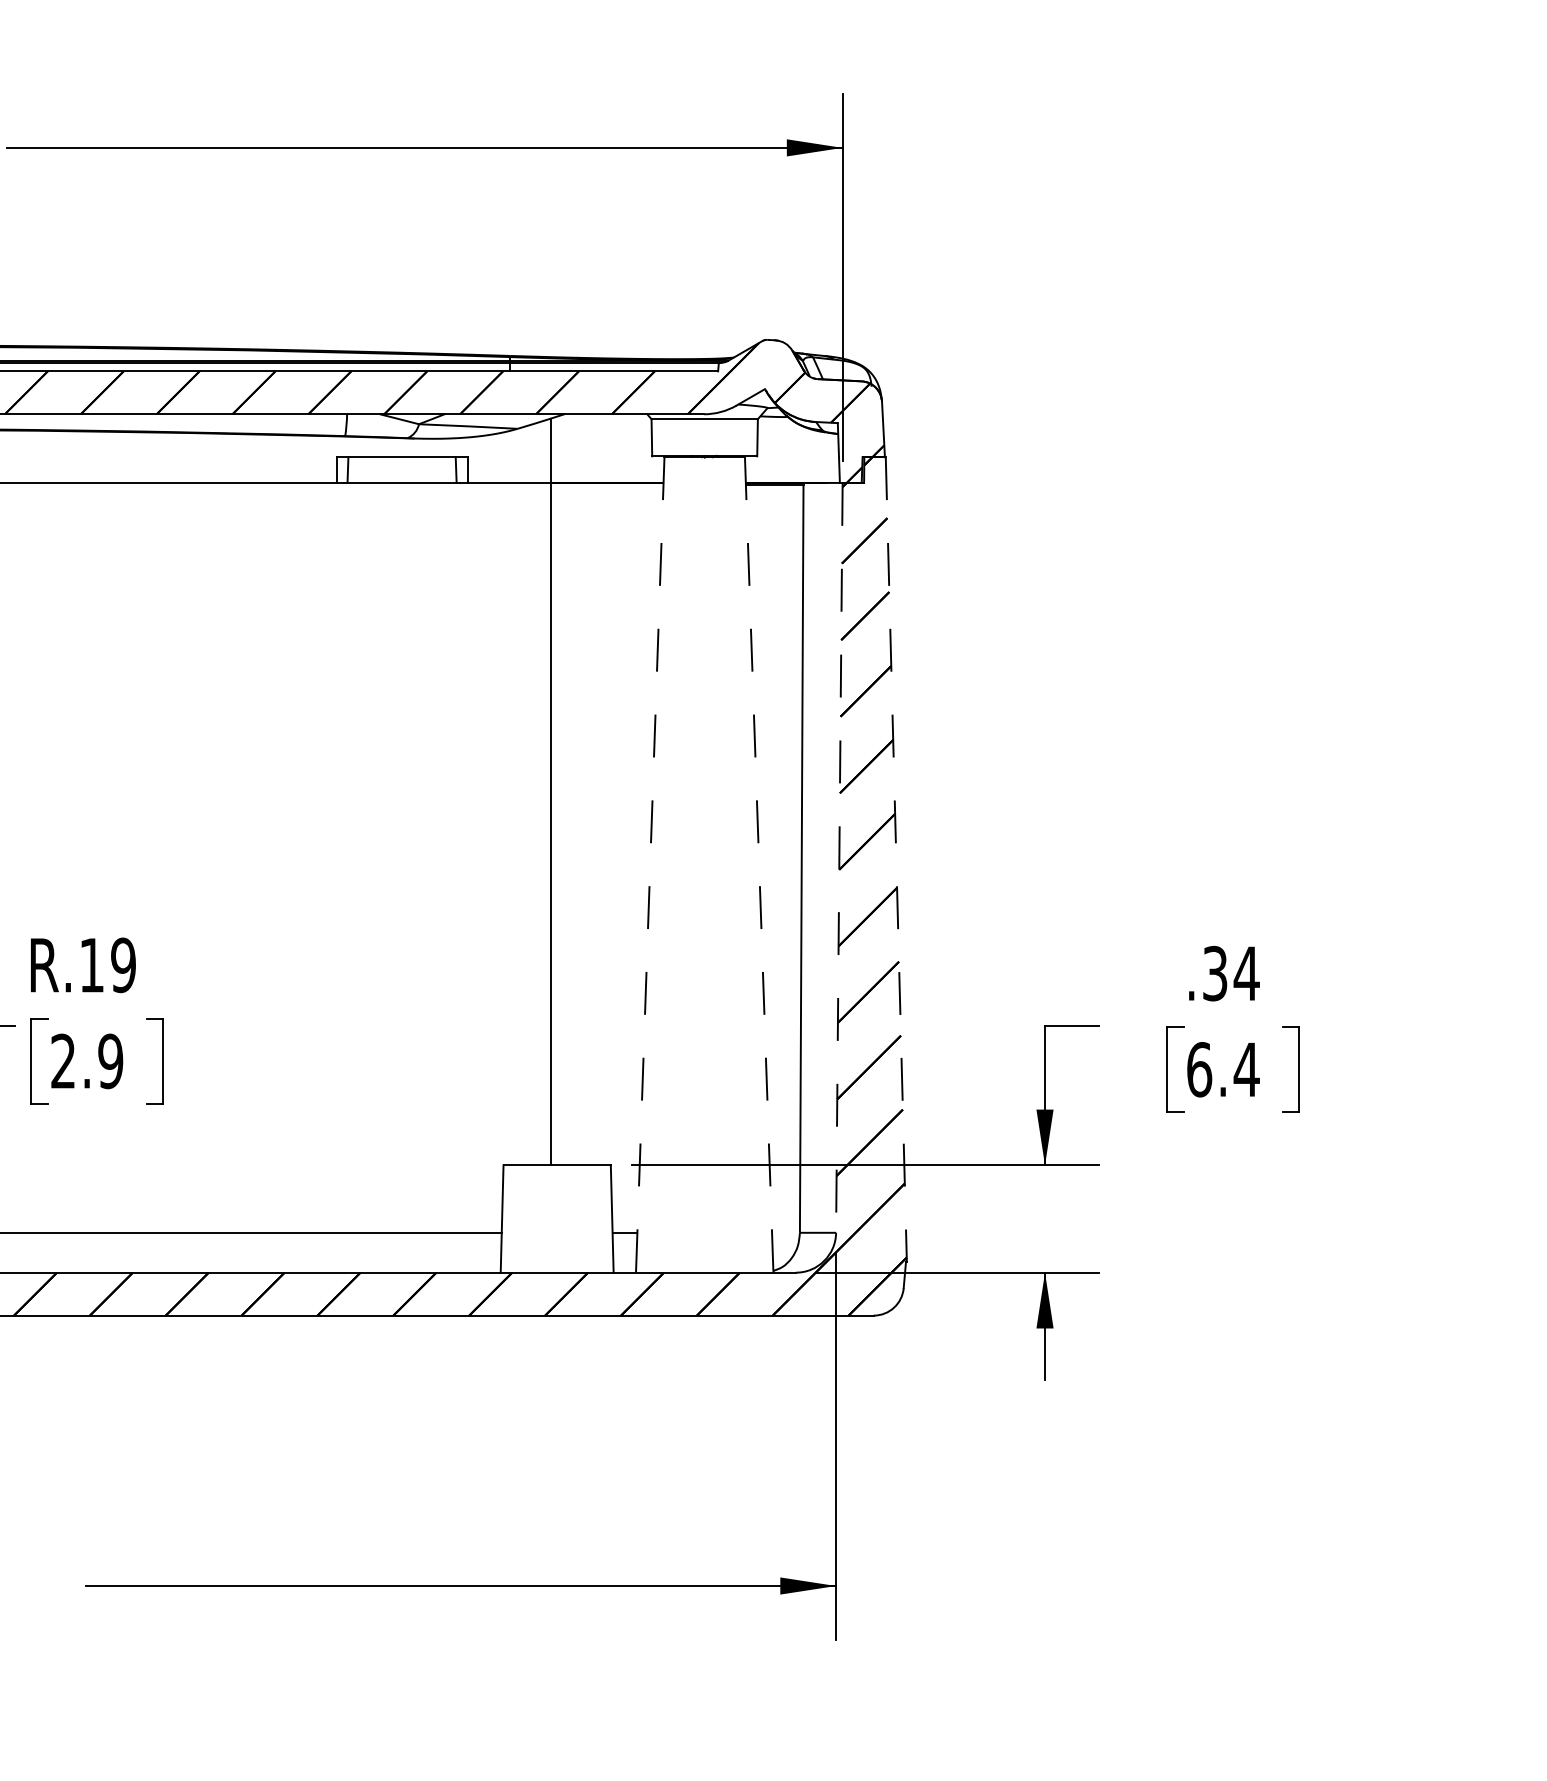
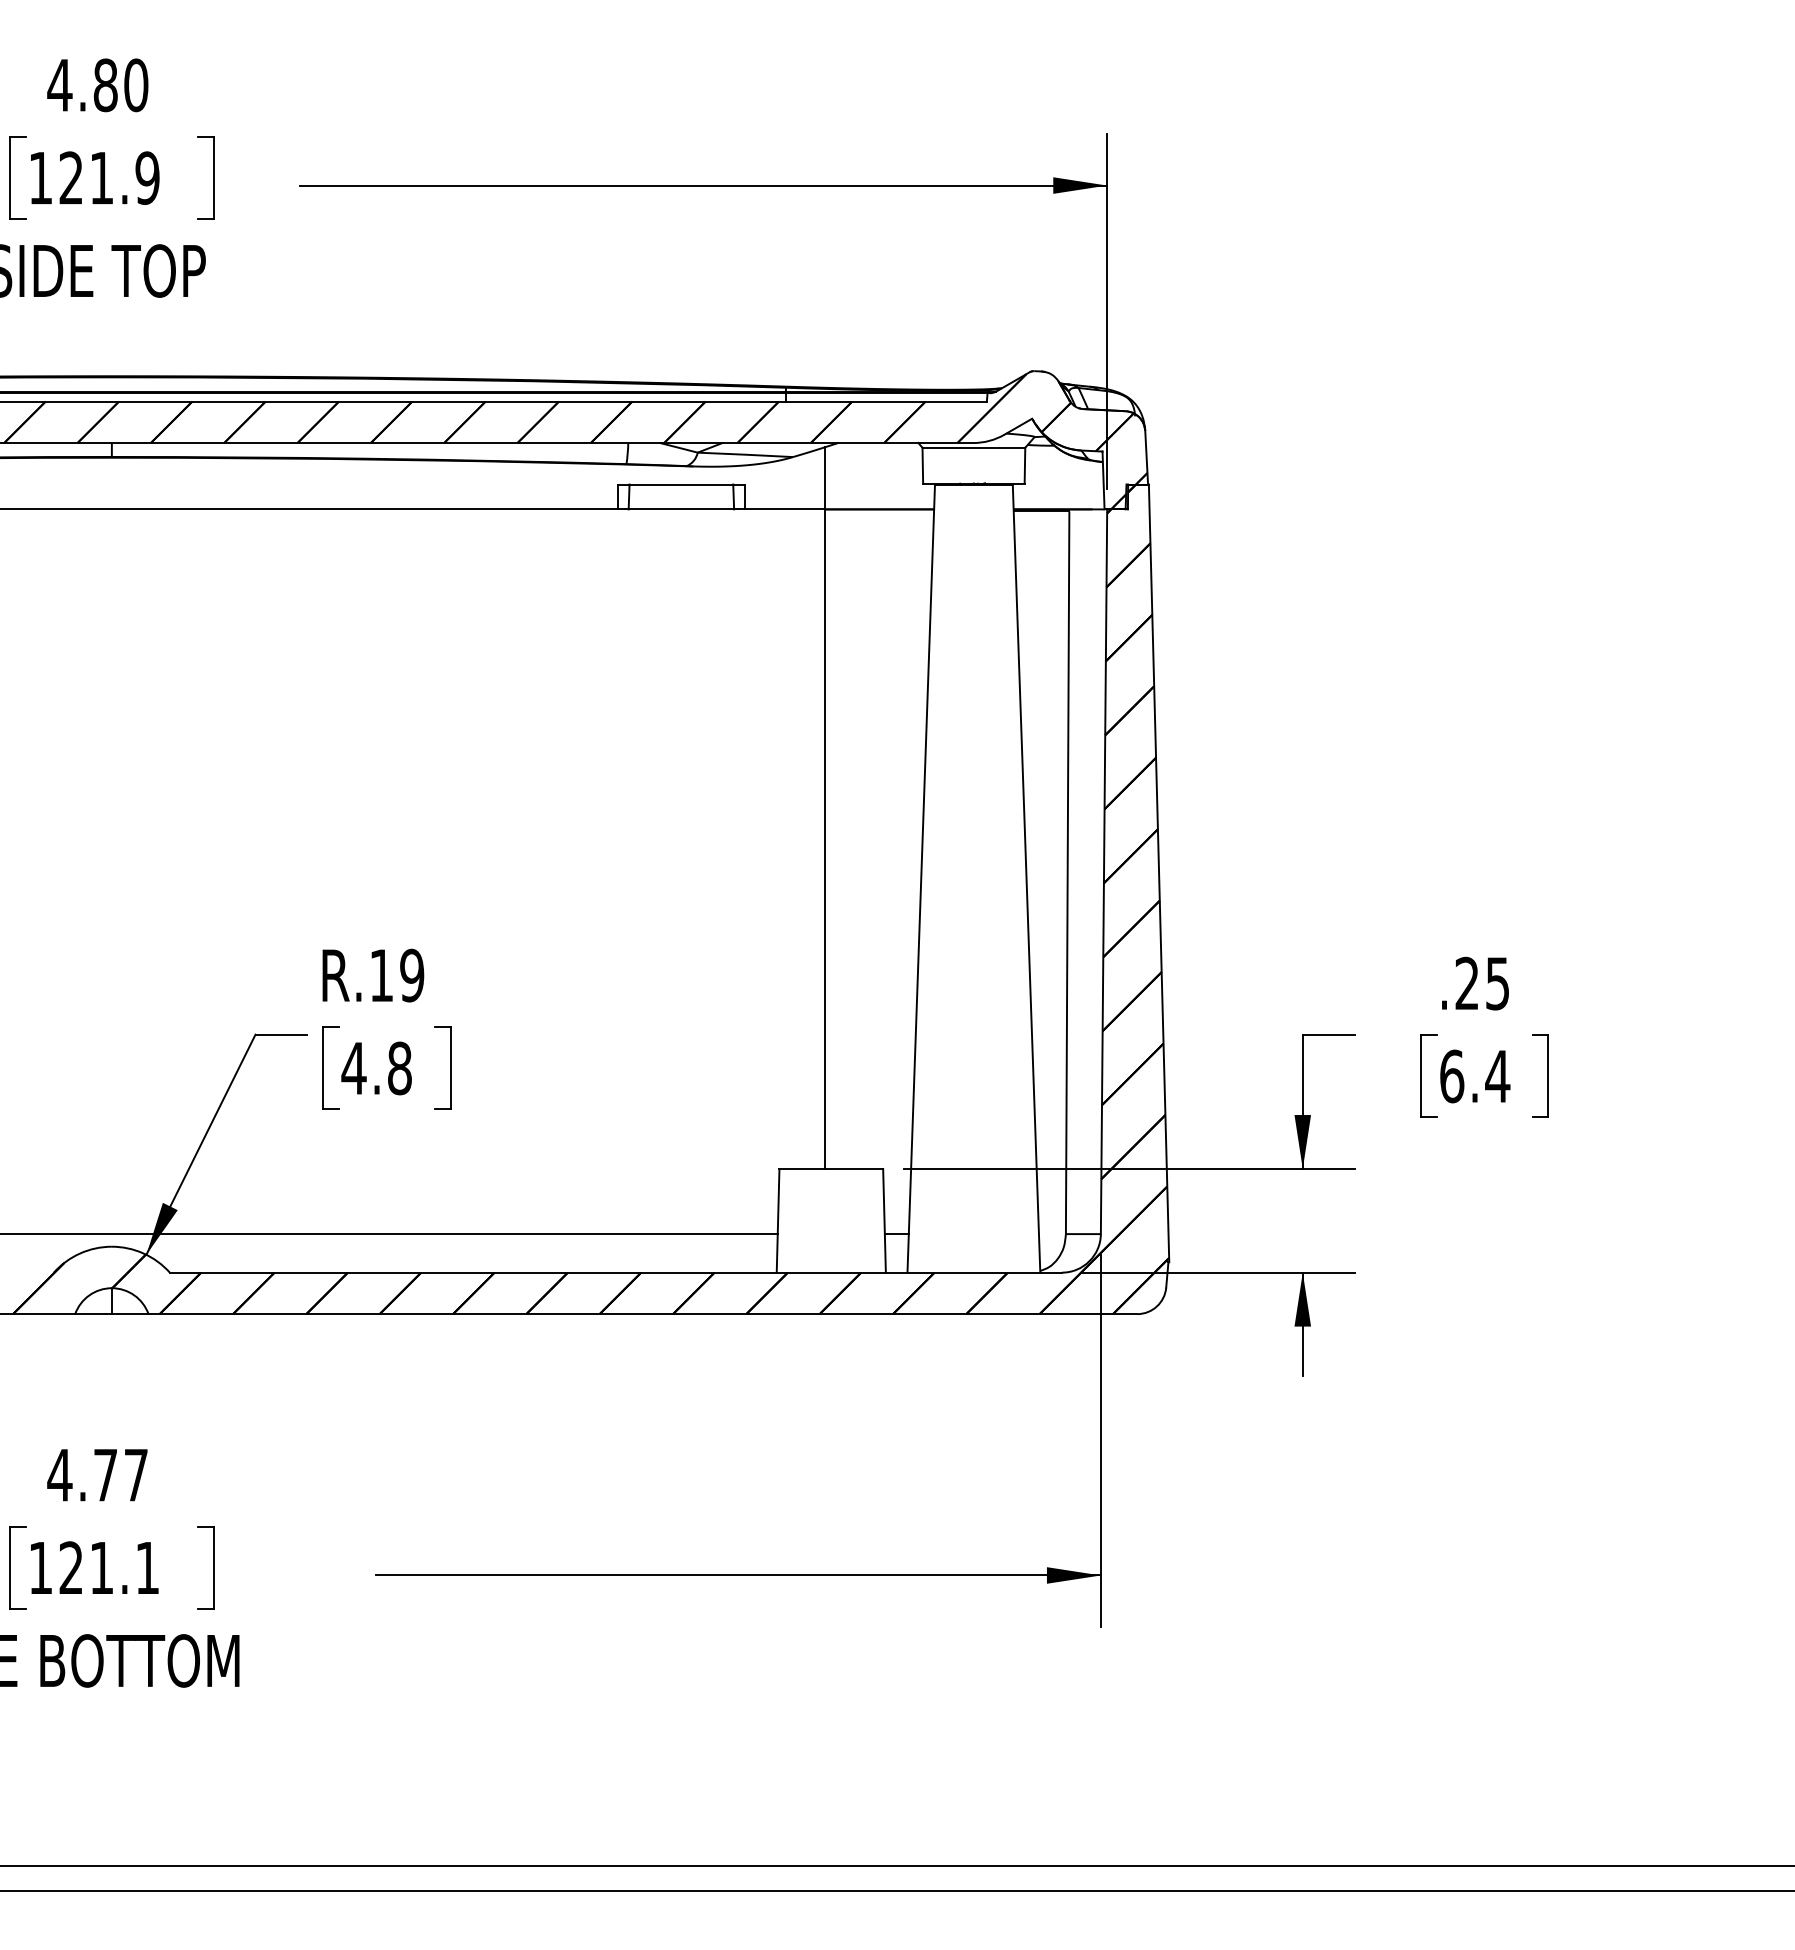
line: (839, 858) -> (1104, 872), dashed -> solid
line: (896, 859) -> (1159, 873), dashed -> solid
line: (759, 864) -> (1026, 878), dashed -> solid
line: (650, 865) -> (921, 879), dashed -> solid
text: (1230, 973) -> (1482, 983), .34 -> .25
text: (86, 1061) -> (376, 1068), 2.9 -> 4.8

